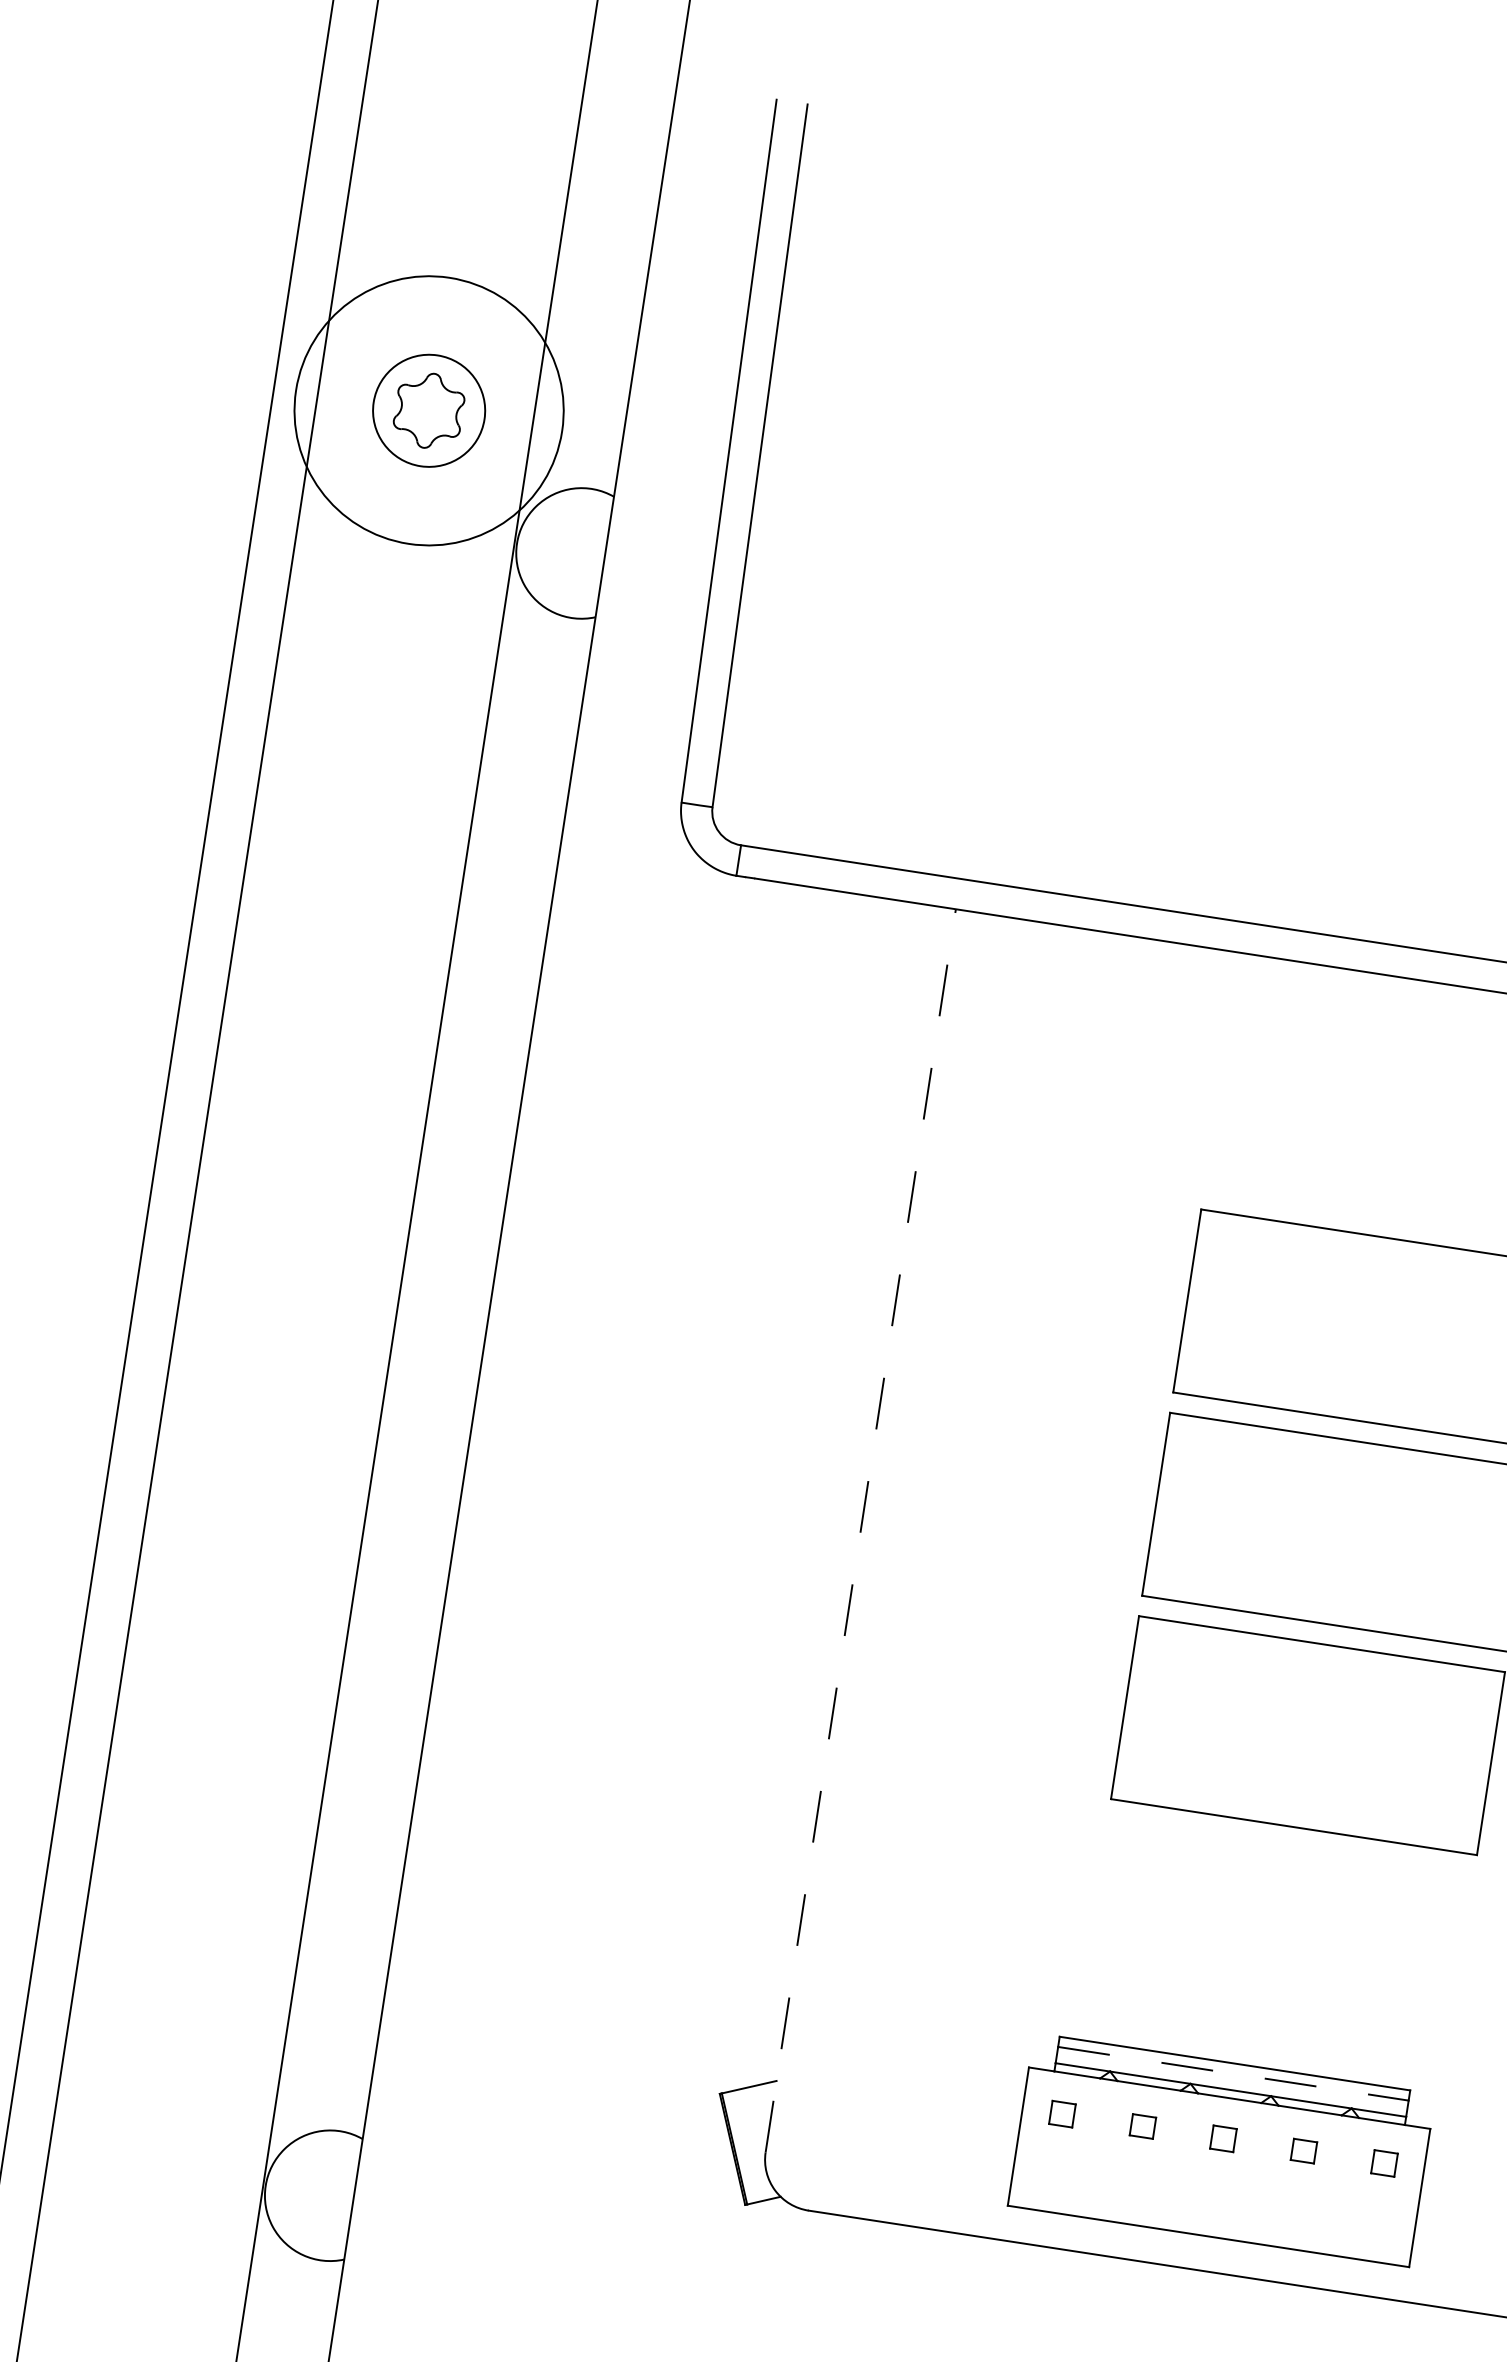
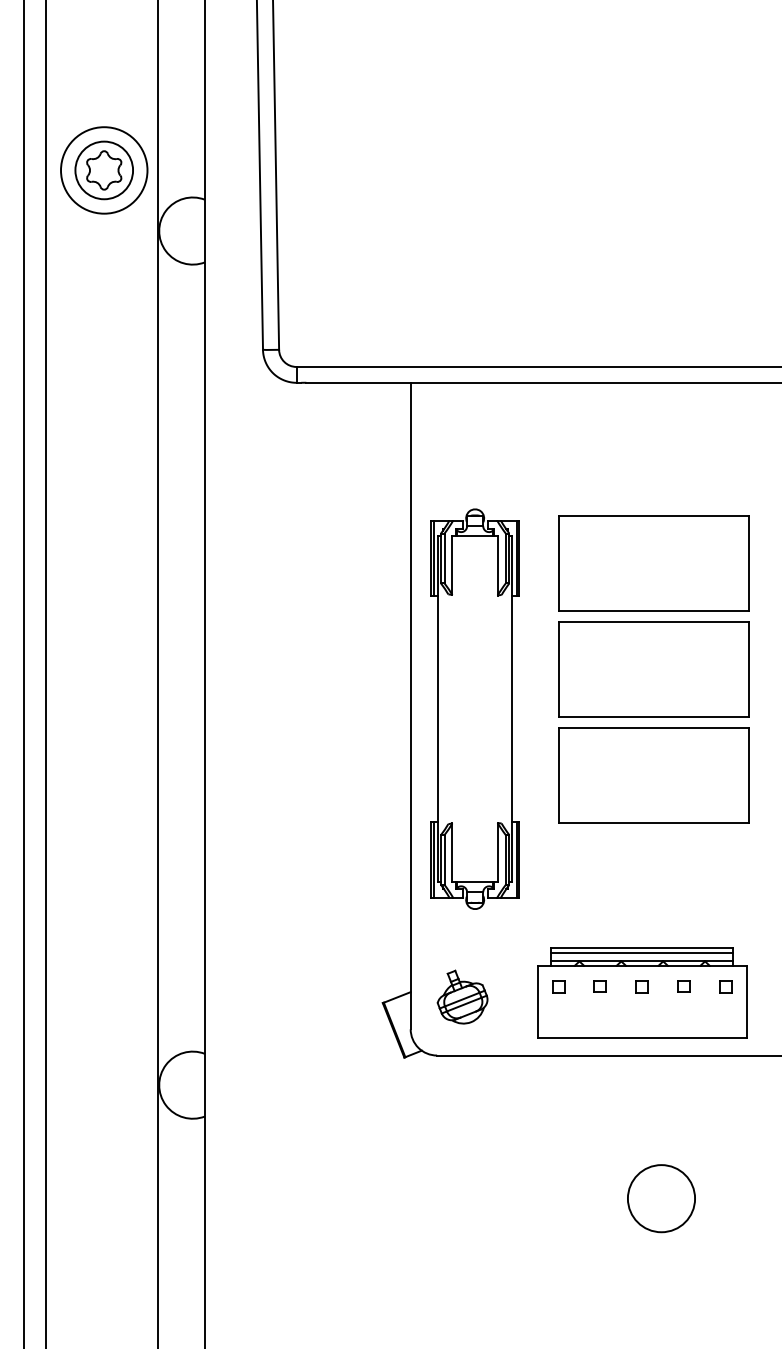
circle: (429, 411) -> (104, 170), size x0.62
line: (860, 1529) -> (410, 705), dashed -> solid
part: (982, 1554) -> (474, 708), added
line: (1233, 2072) -> (642, 952), dashed -> solid
part: (874, 2104) -> (462, 996), added

